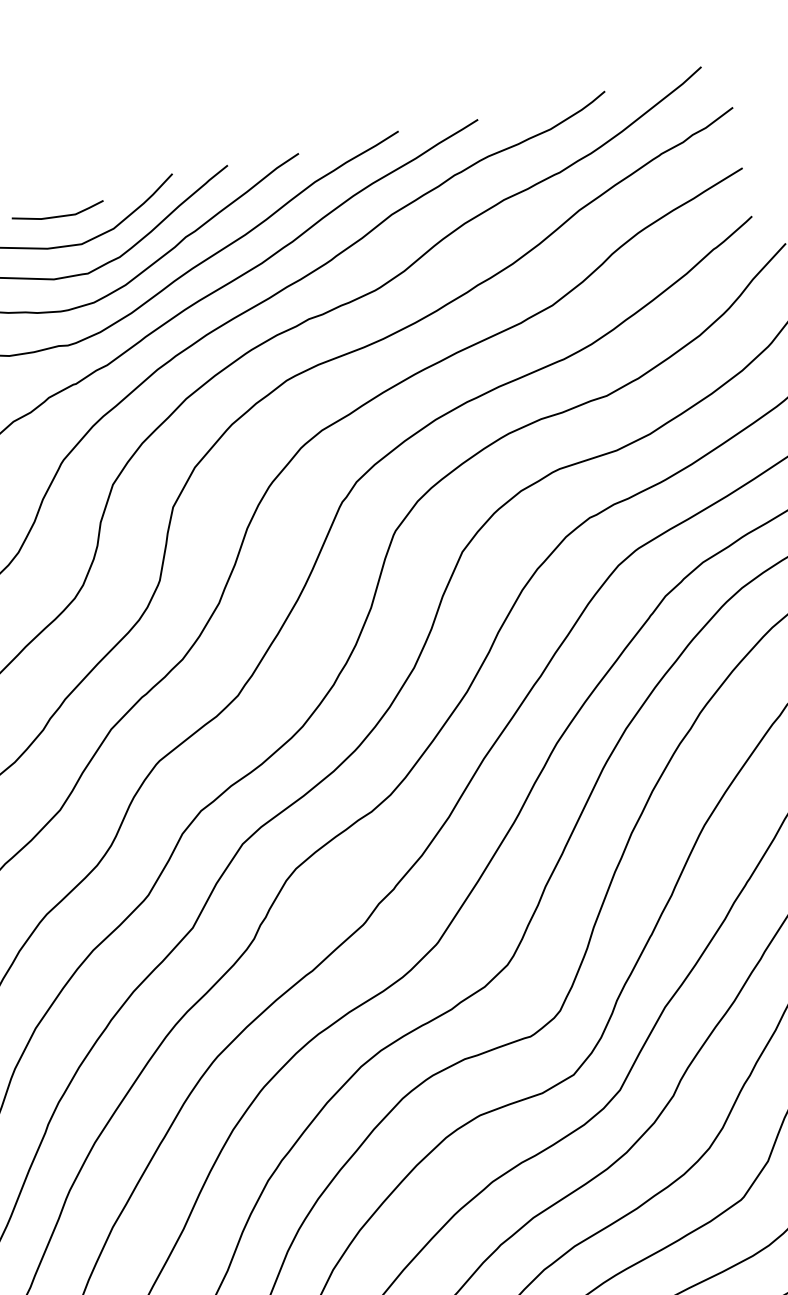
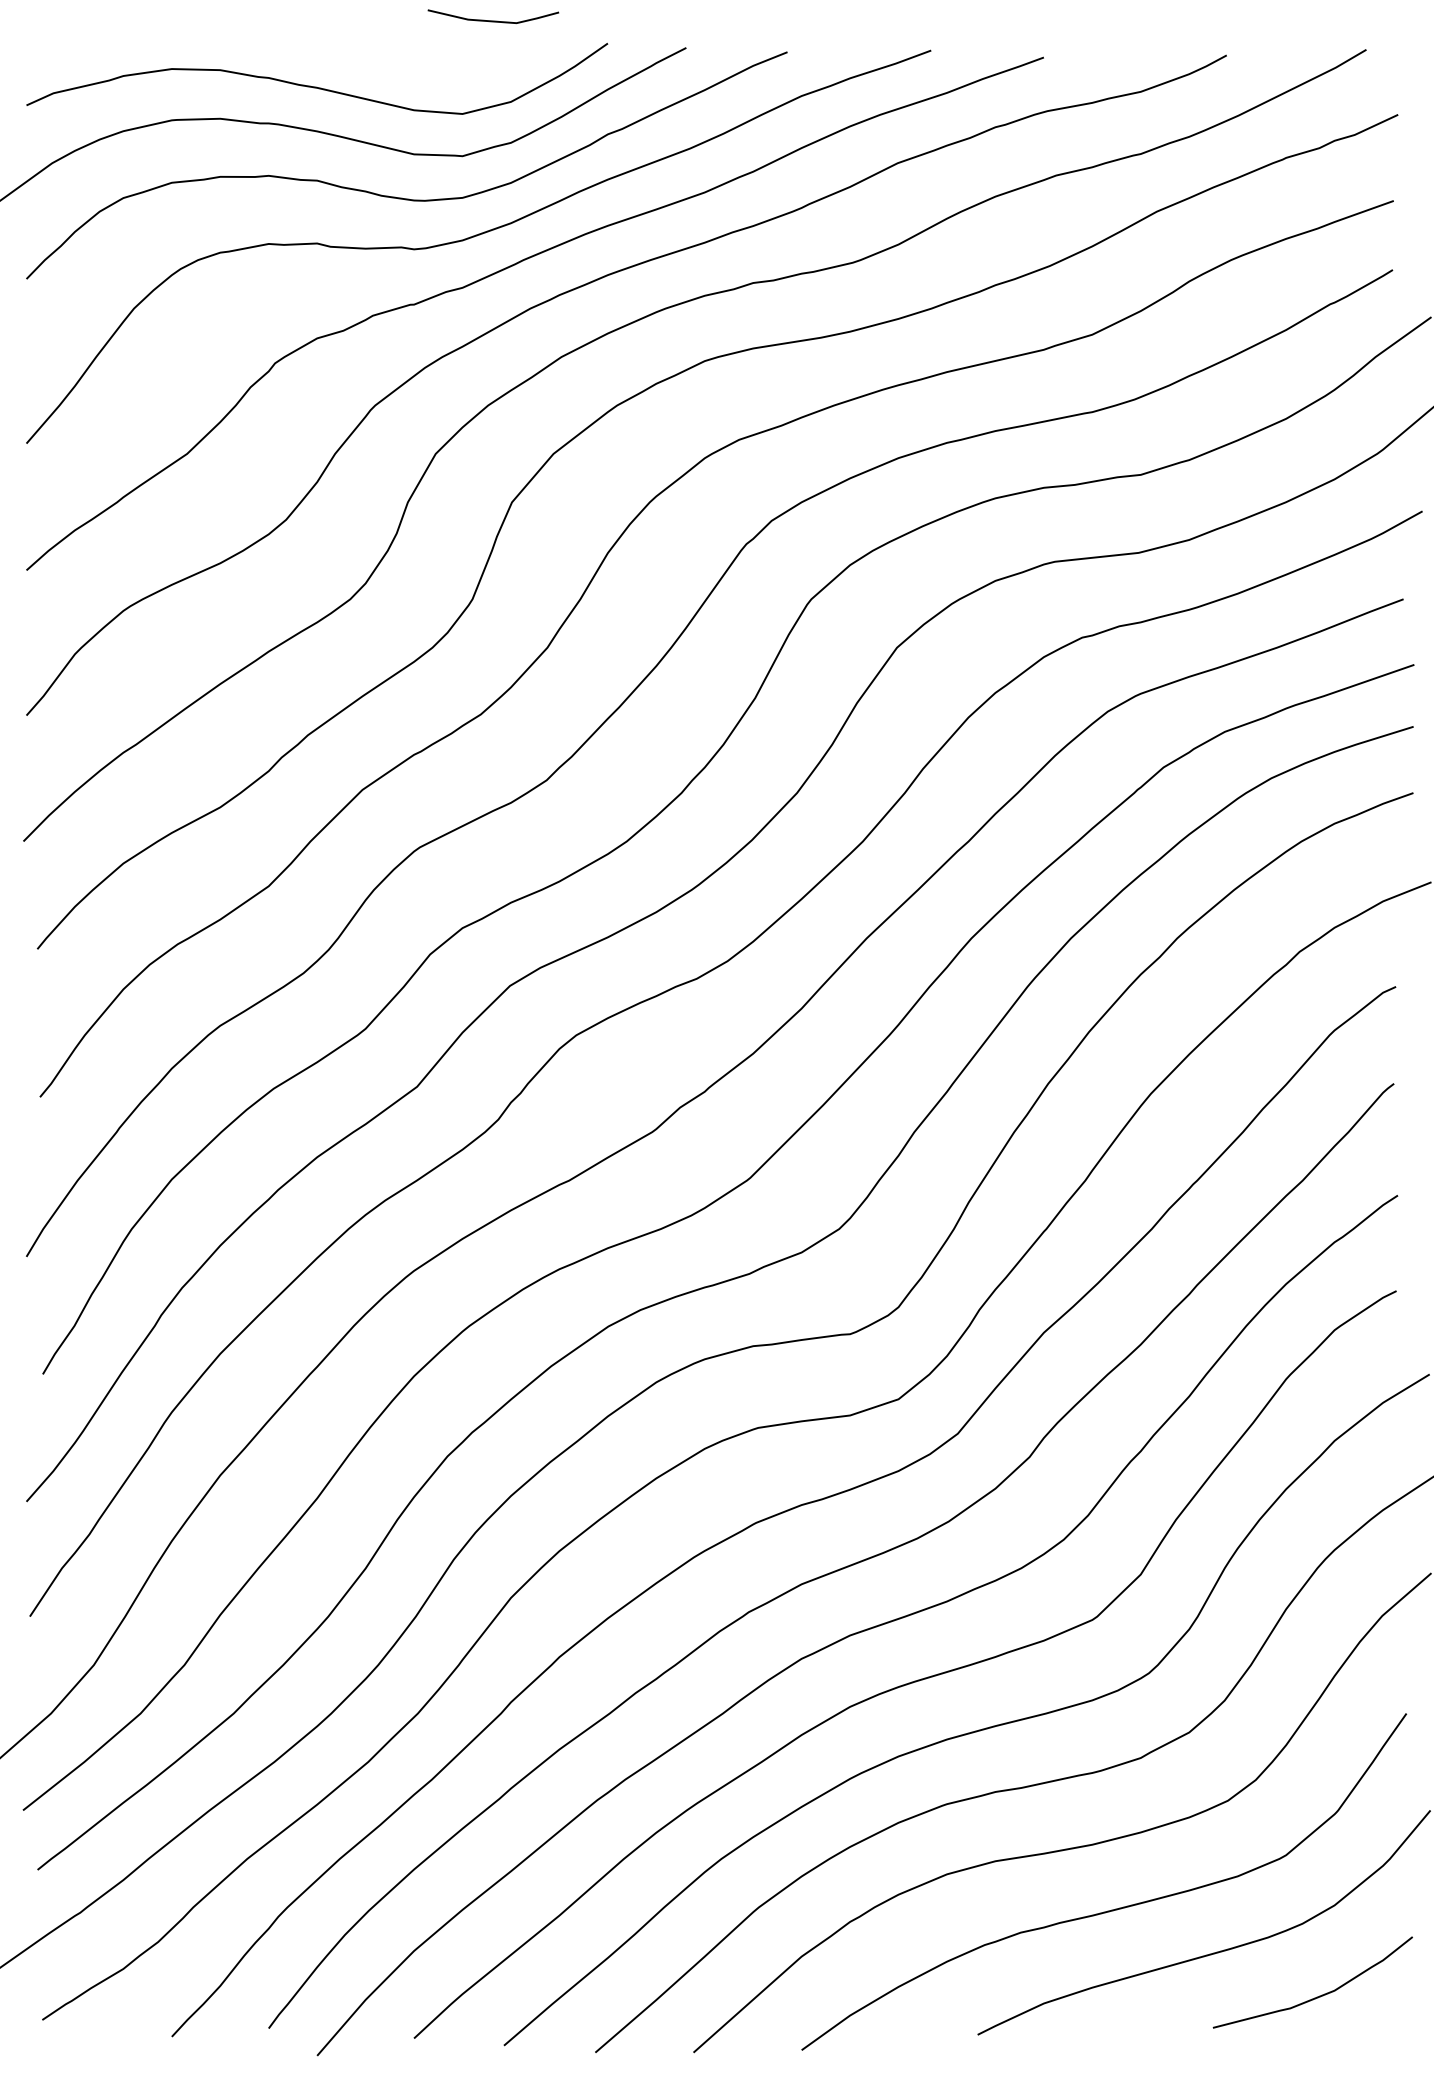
line: (59, 215) -> (493, 20), moved

